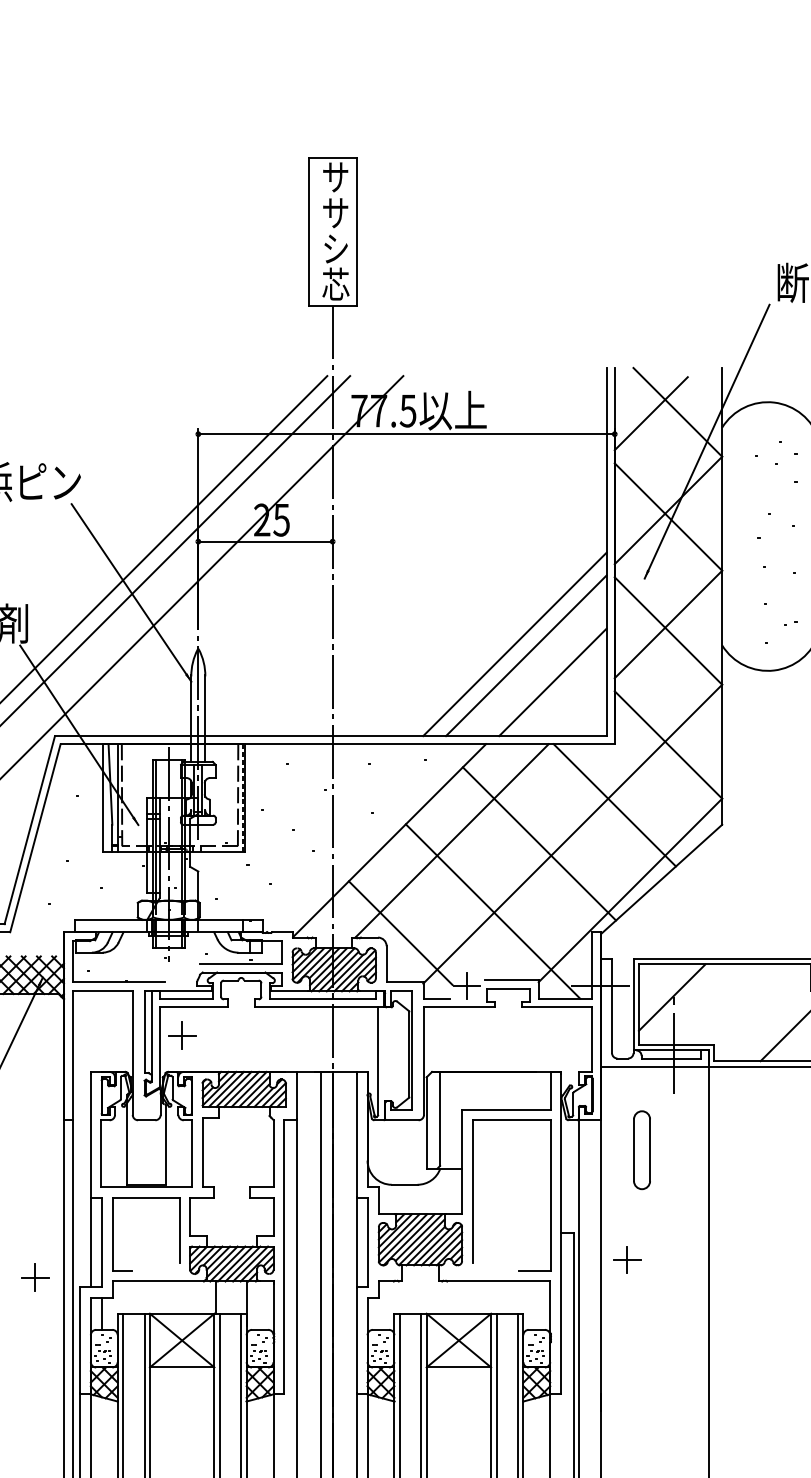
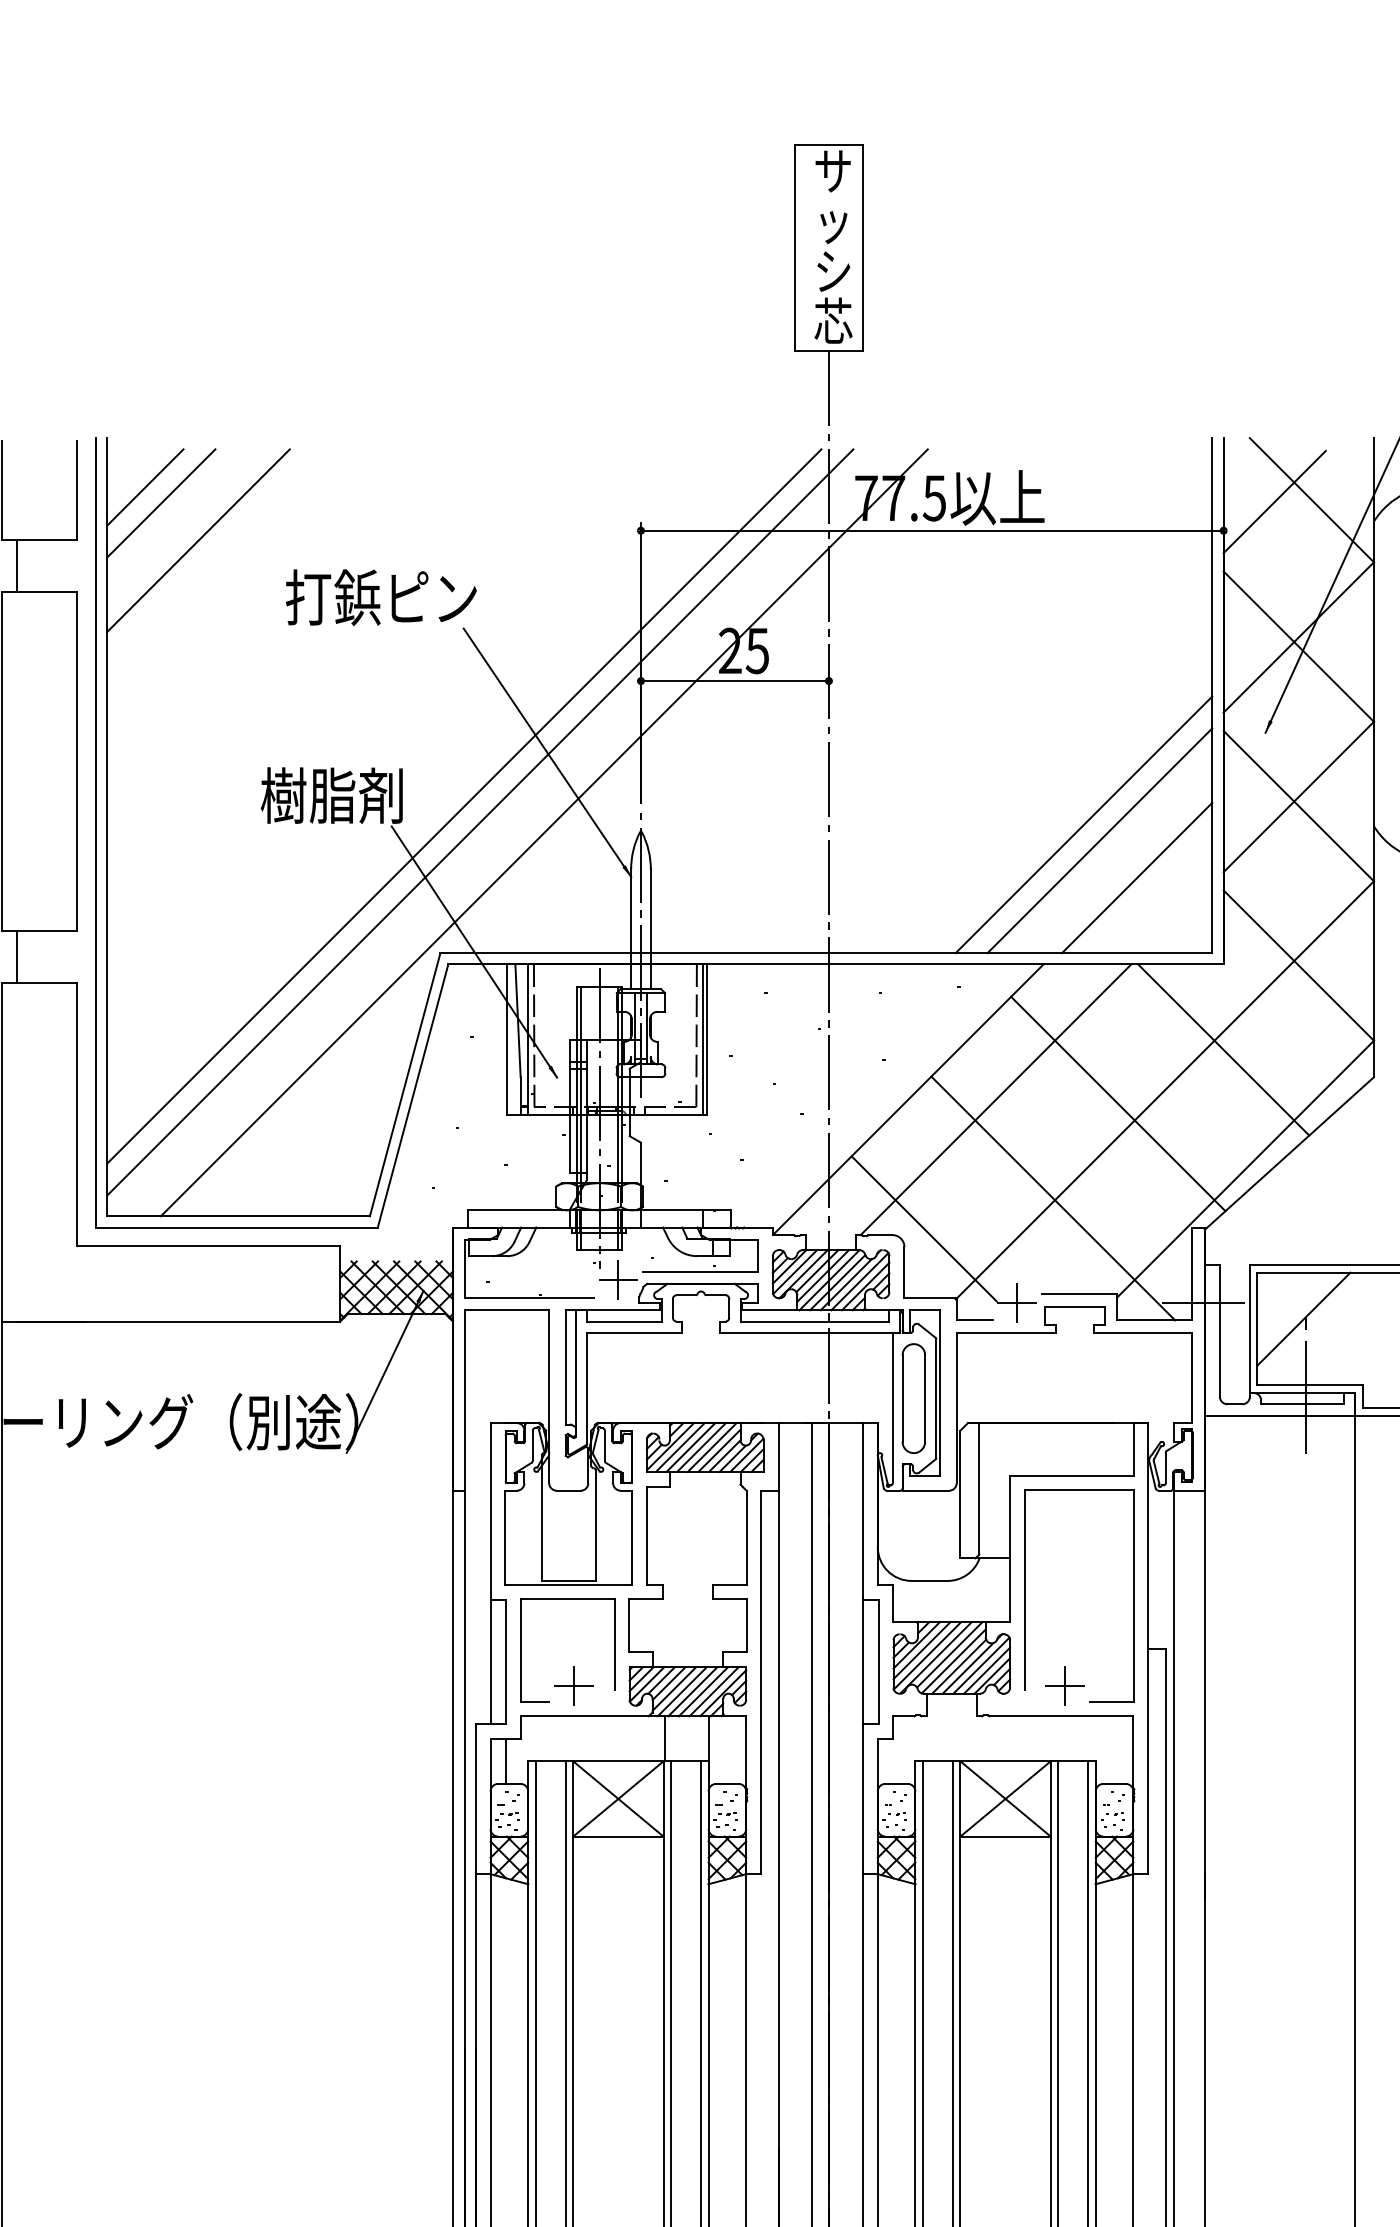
text: (335, 213) -> (832, 222), サ -> ッ
line: (242, 797) -> (702, 1039), dashed -> solid
part: (182, 1035) -> (618, 1279), moved
part: (641, 1150) -> (913, 1398), moved
part: (626, 1259) -> (1064, 1685), moved
part: (35, 1277) -> (573, 1685), moved

